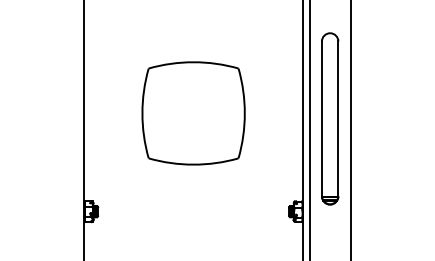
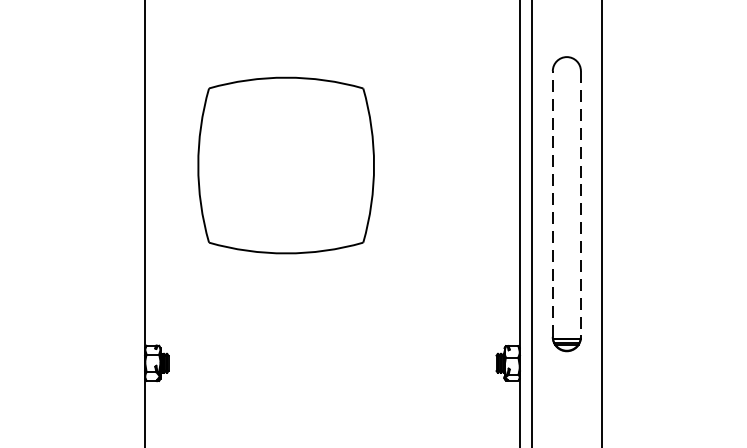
part: (193, 113) -> (285, 165), moved
line: (321, 118) -> (552, 203), solid -> dashed
line: (338, 118) -> (581, 203), solid -> dashed

